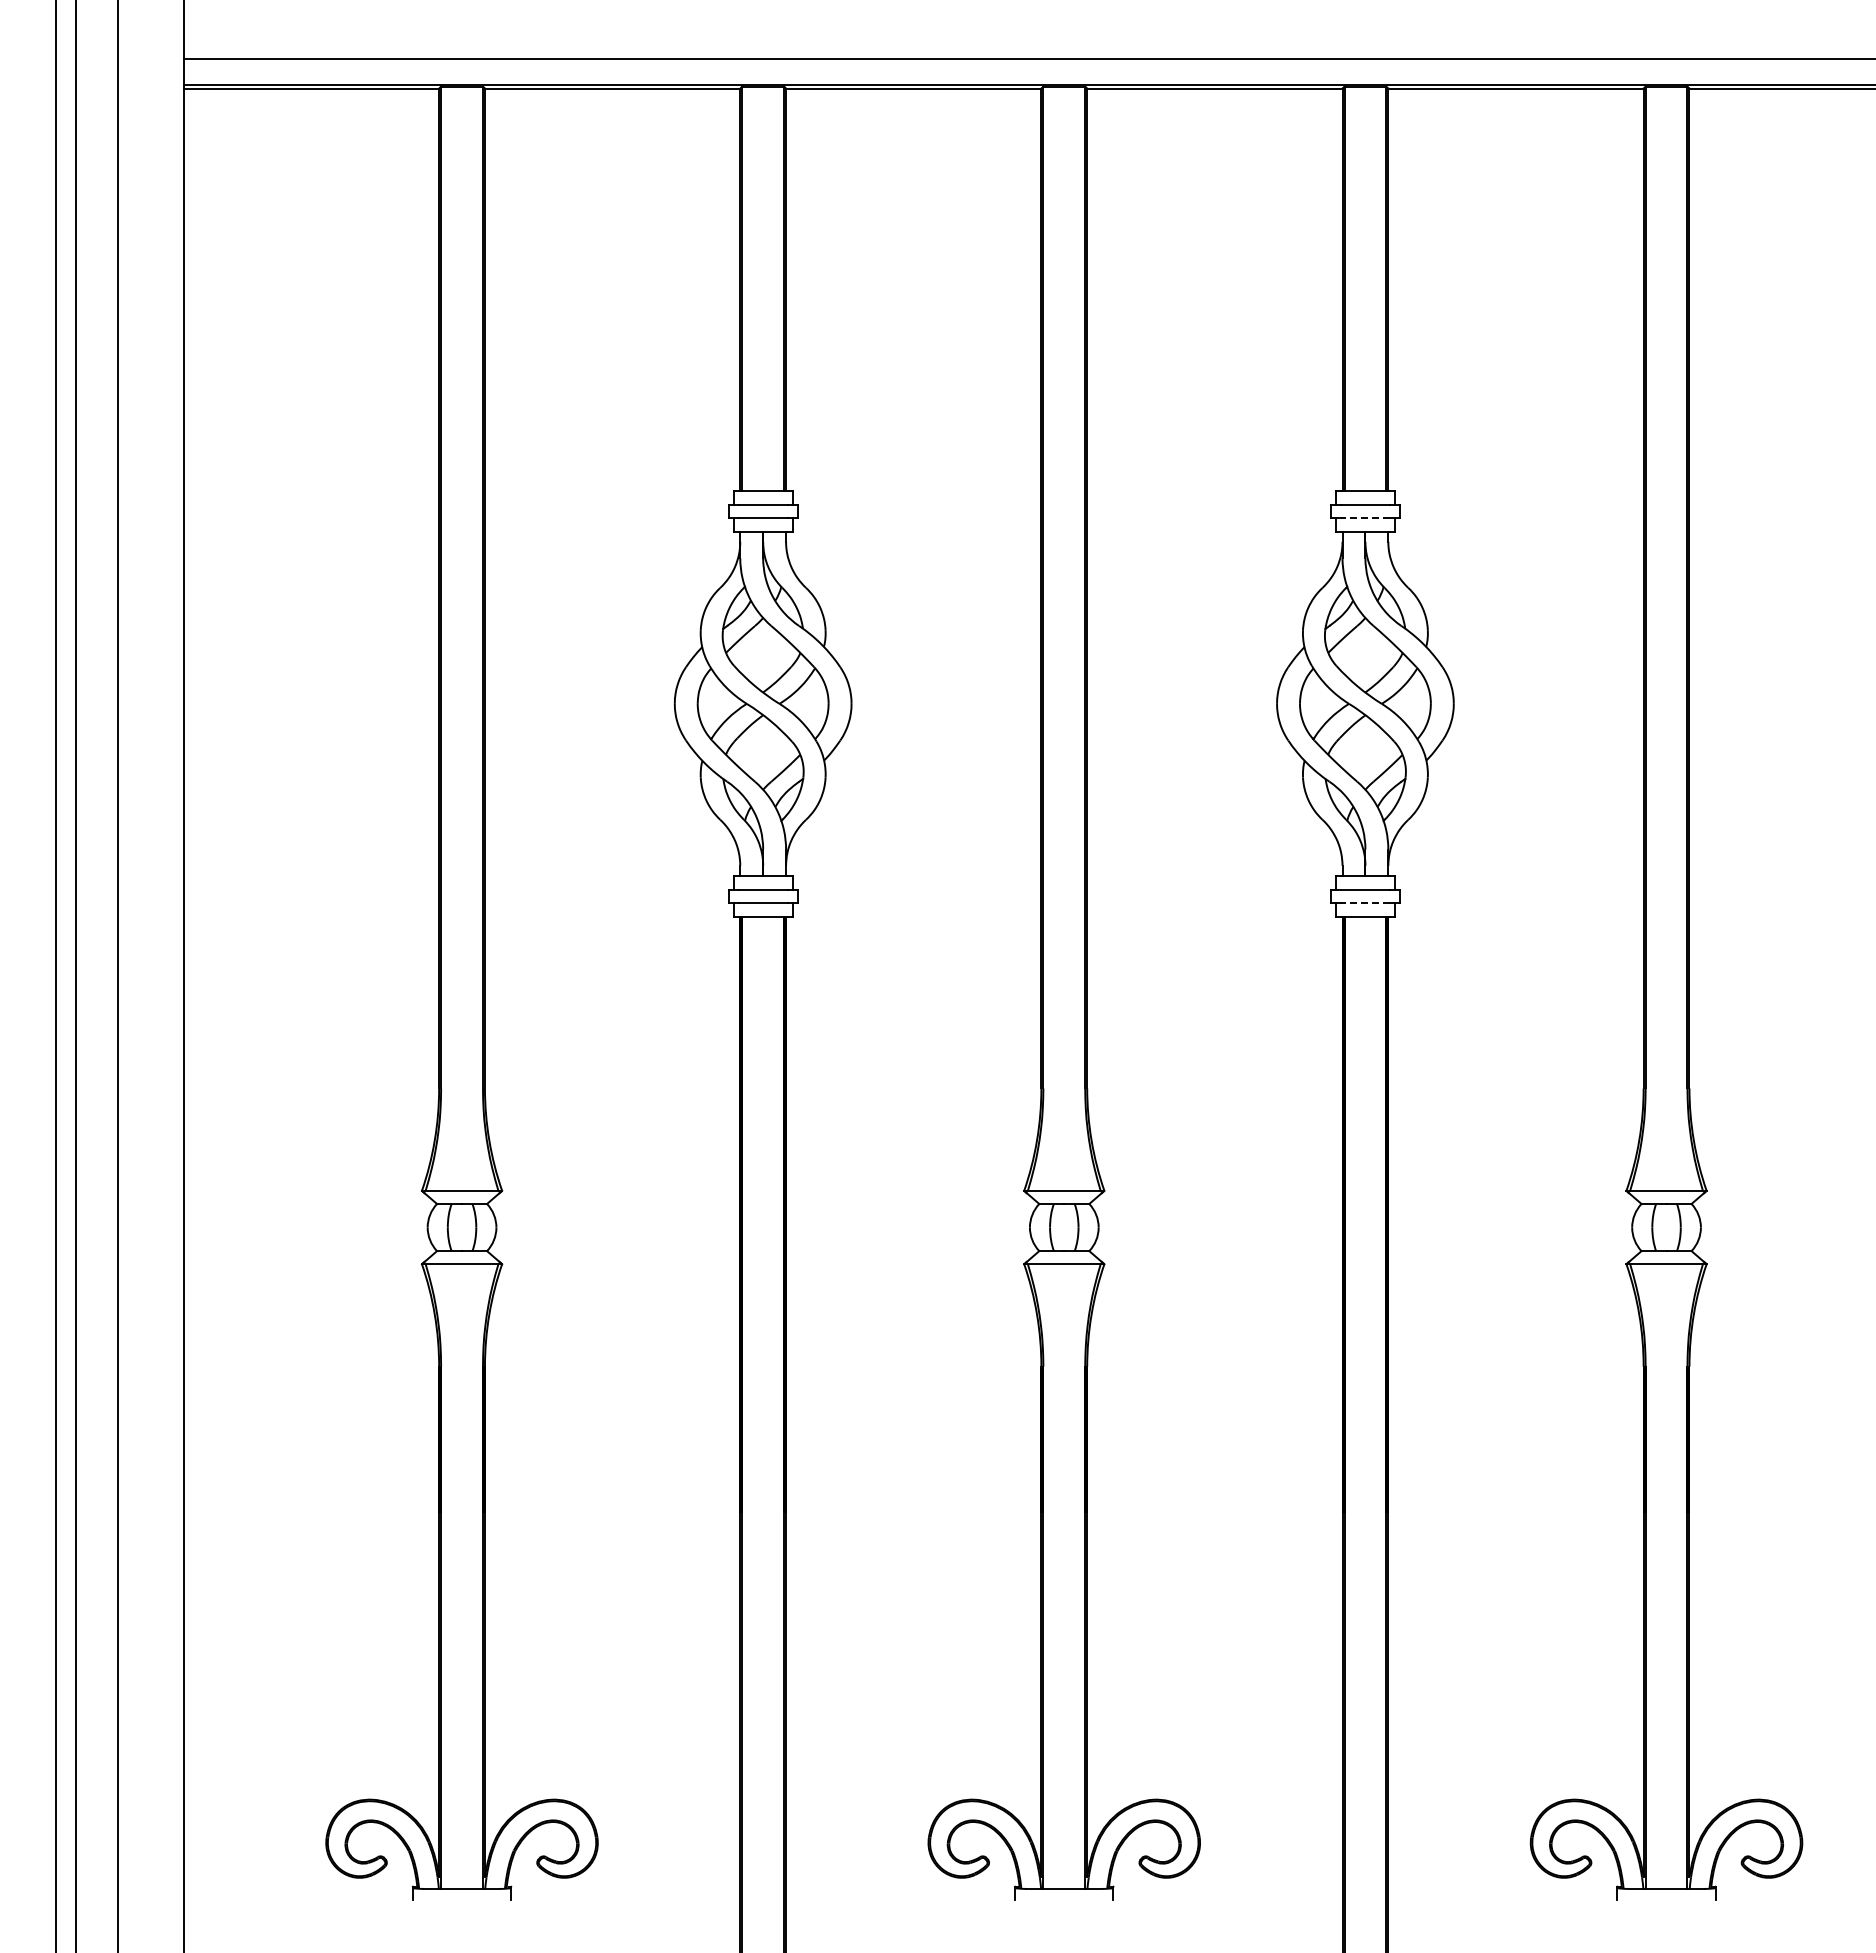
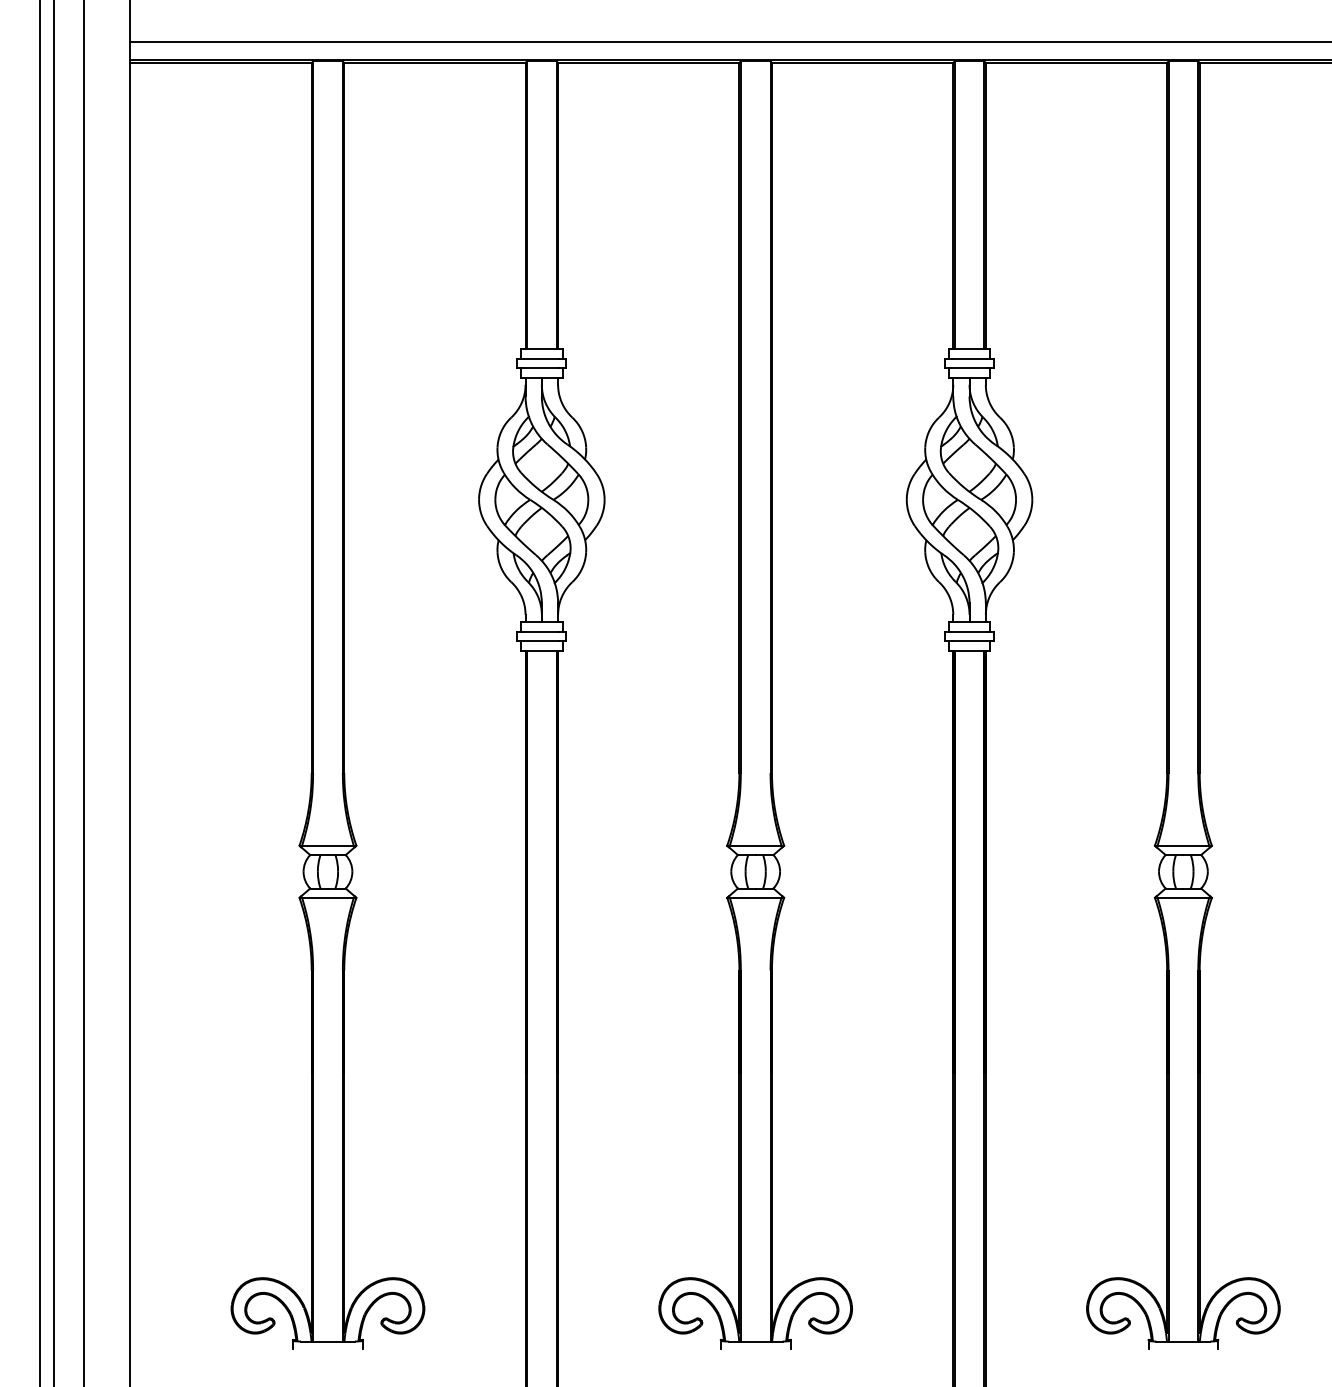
line: (1365, 518) -> (969, 368), dashed -> solid
line: (1365, 902) -> (969, 640), dashed -> solid

